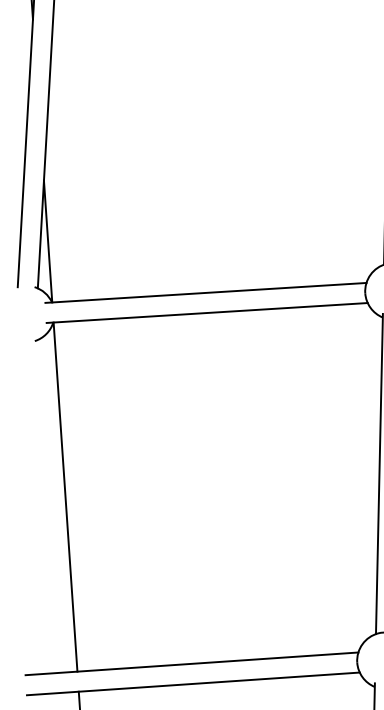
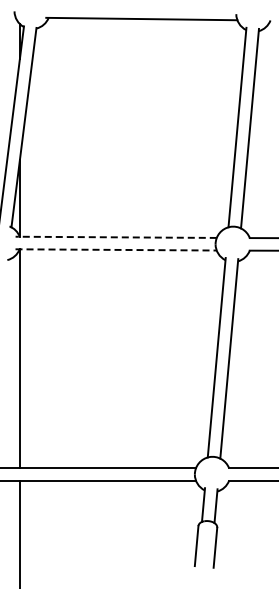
line: (206, 293) -> (116, 237), solid -> dashed
line: (207, 312) -> (116, 249), solid -> dashed

